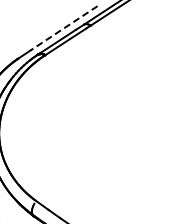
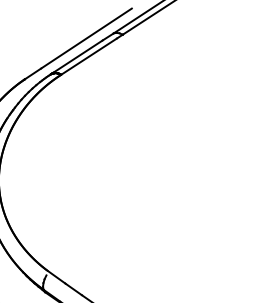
line: (63, 28) -> (85, 38), dashed -> solid

